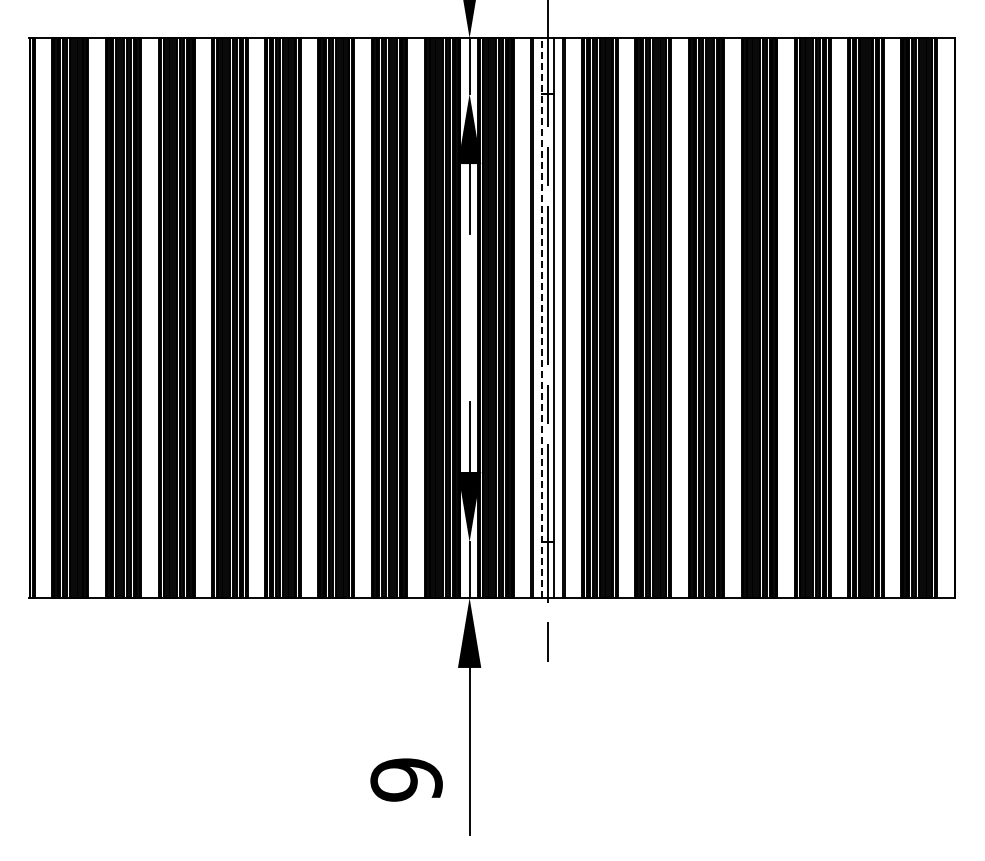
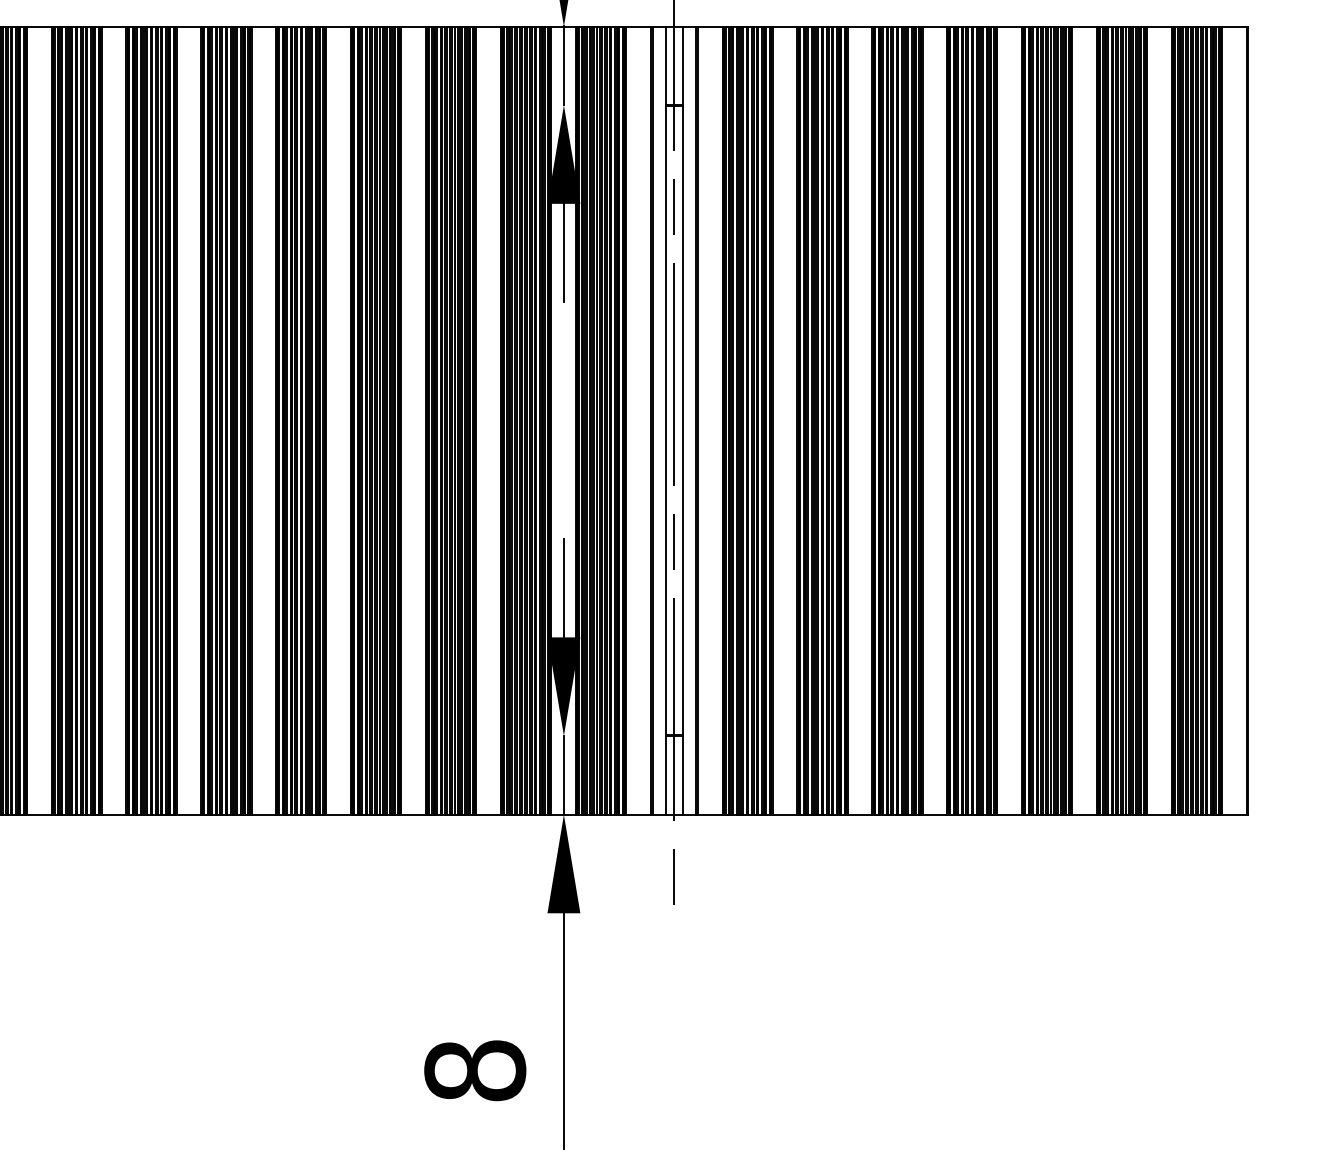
line: (542, 318) -> (666, 421), dashed -> solid
text: (406, 779) -> (475, 1070), 9 -> 8

